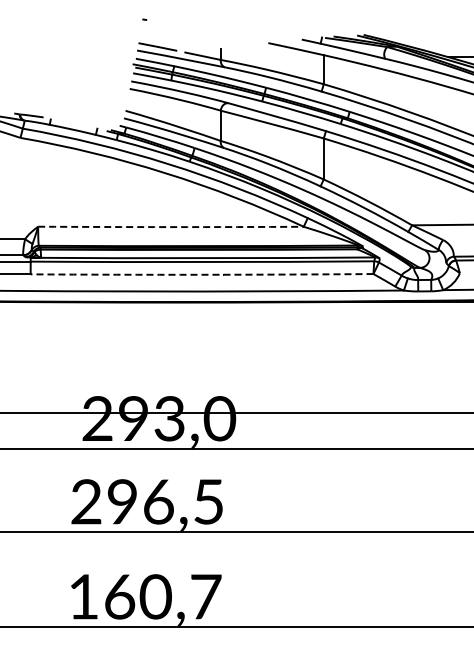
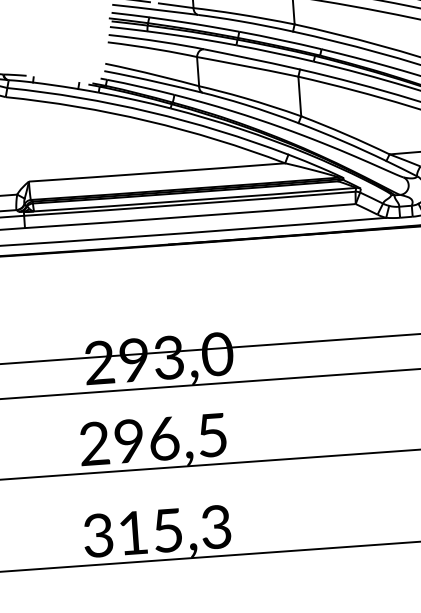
arc: (170, 227) -> (156, 173), dashed -> solid
arc: (202, 274) -> (190, 216), dashed -> solid
text: (144, 596) -> (157, 530), 160,7 -> 315,3

